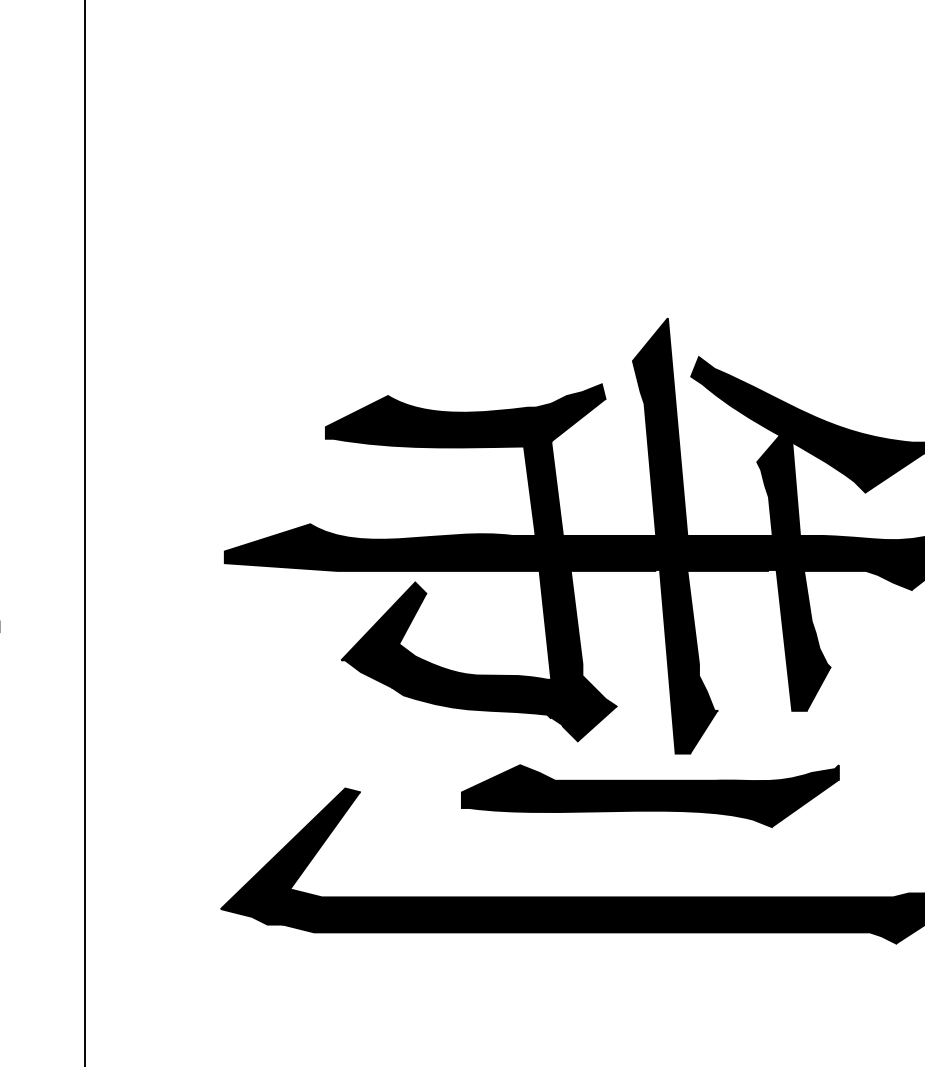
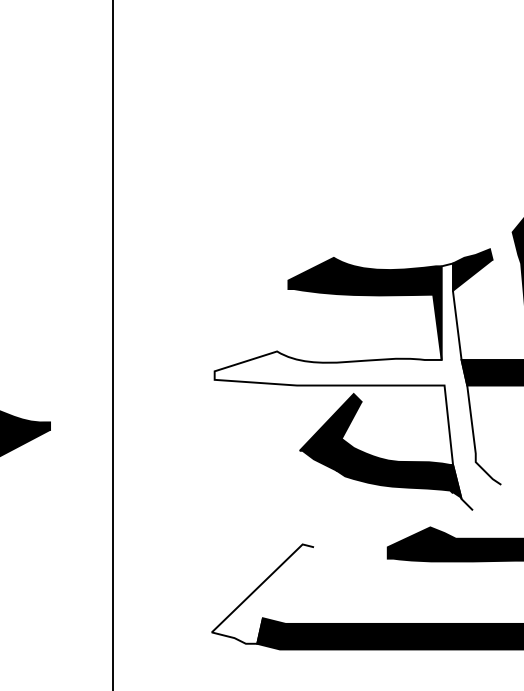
fill: (420, 572) -> (357, 386), removed
fill: (290, 856) -> (262, 594), removed

